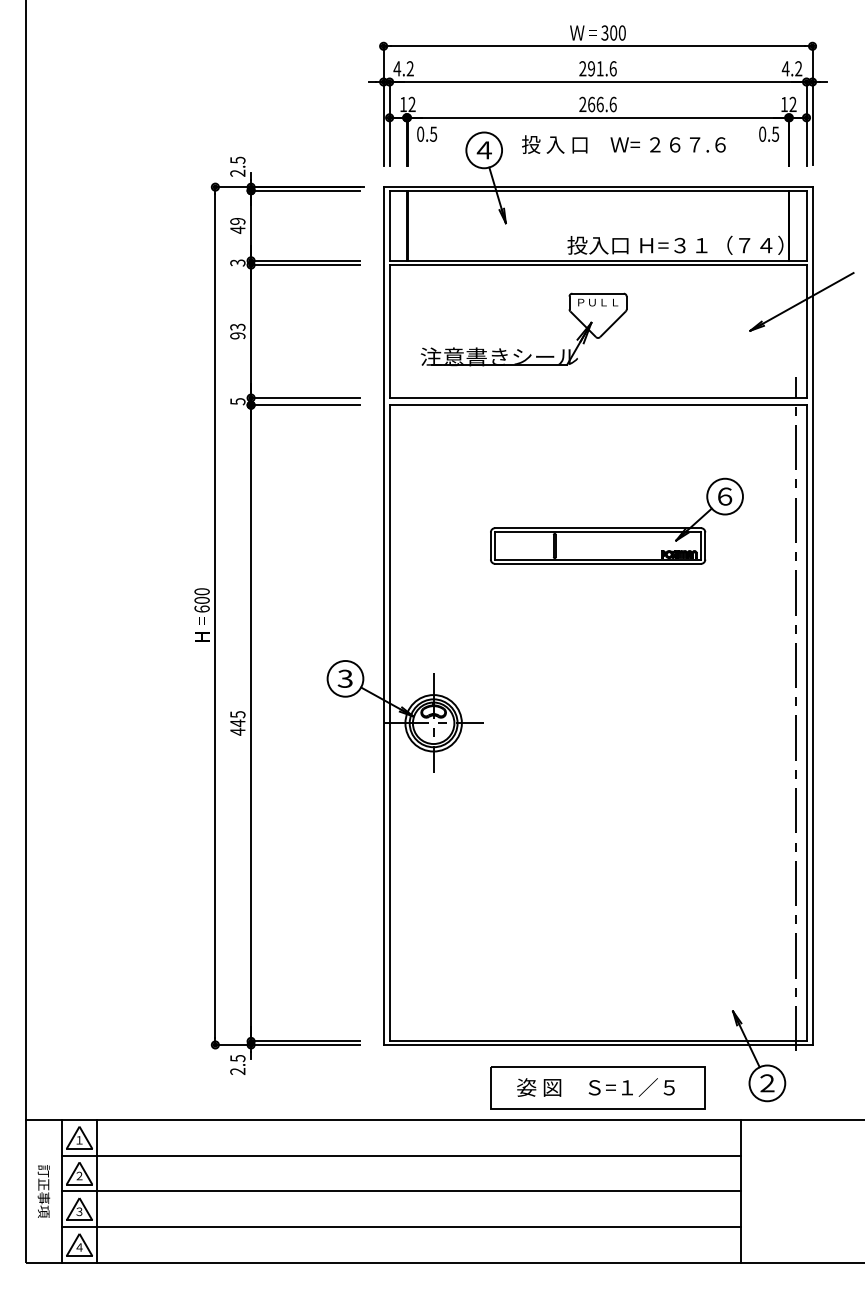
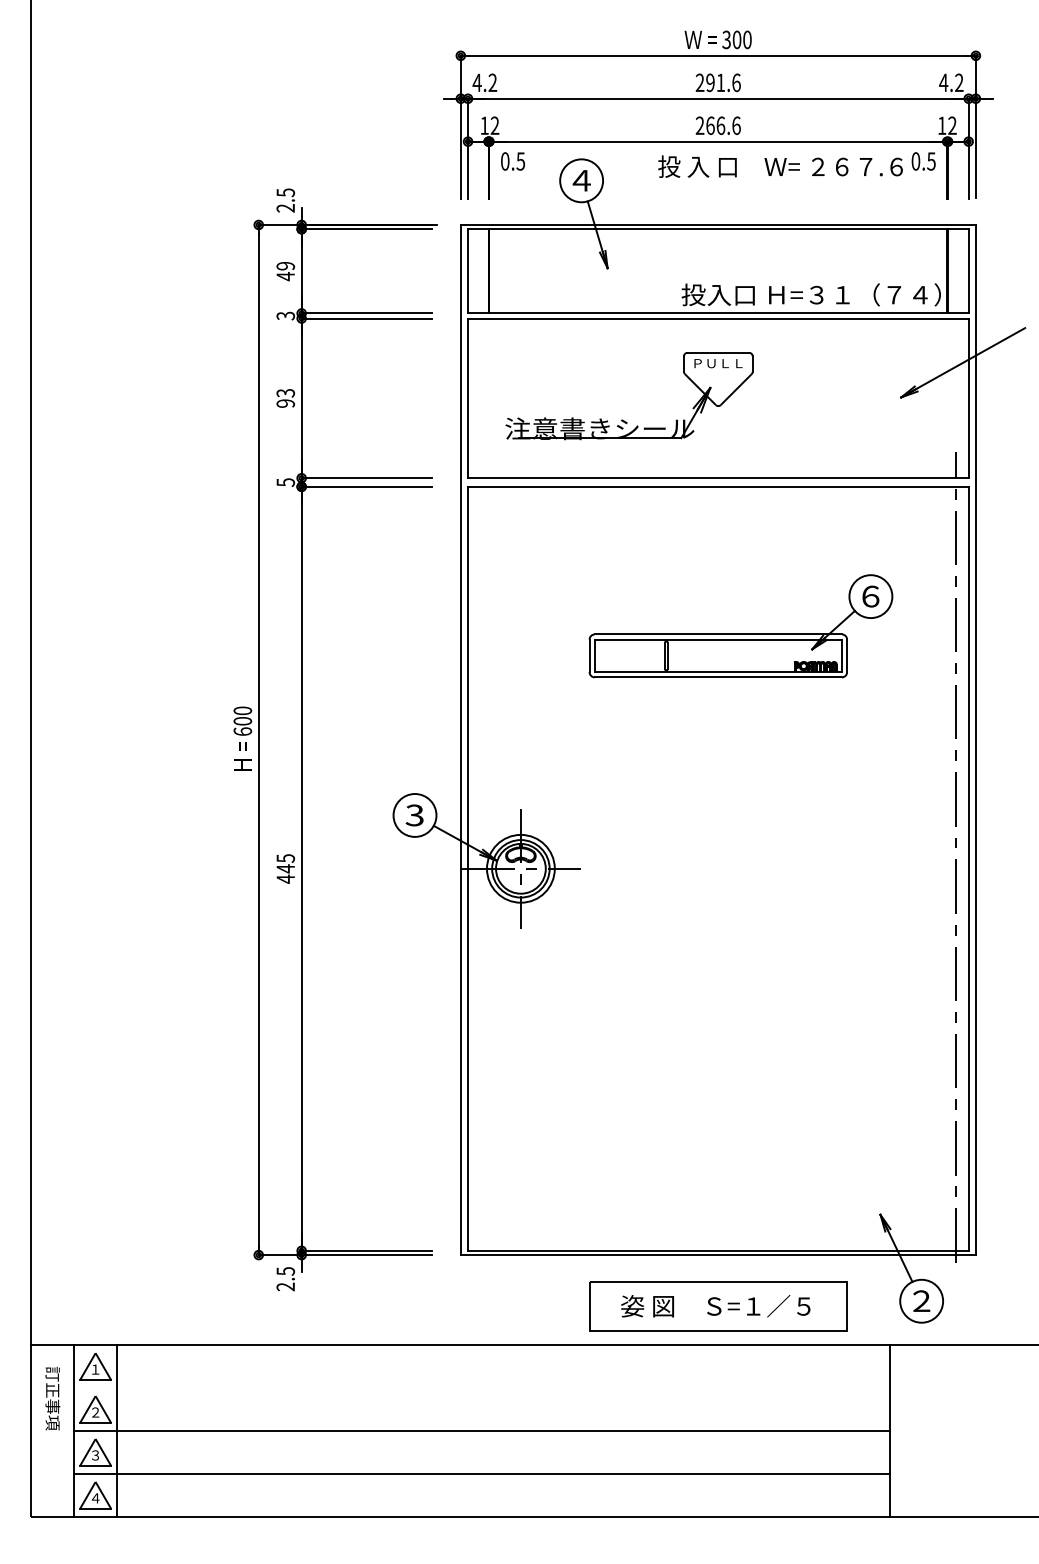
text: (623, 144) -> (780, 166), moved
line: (400, 1155) -> (481, 1387), removed
text: (43, 1191) -> (52, 1398), moved

